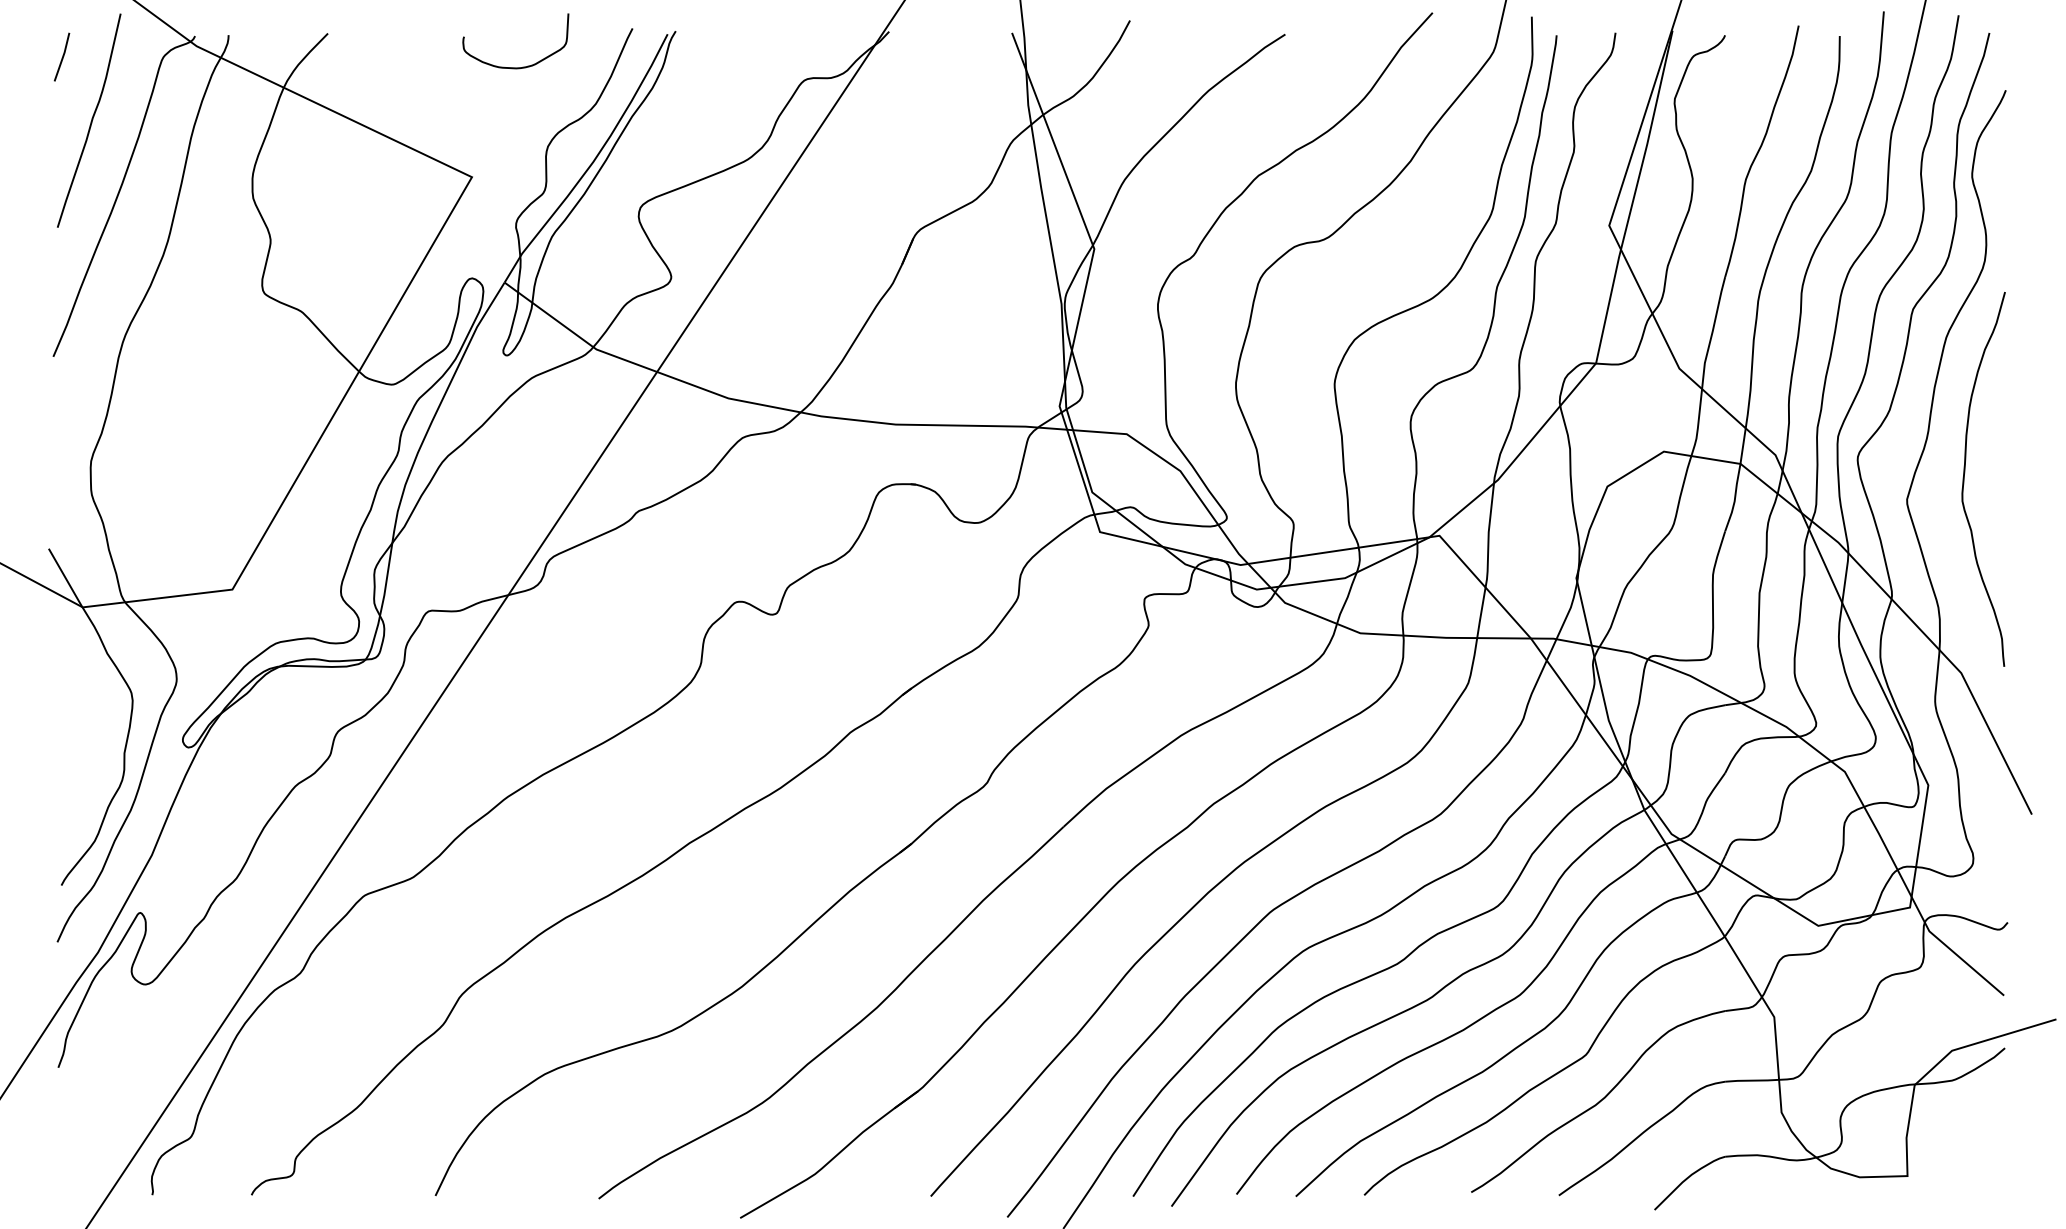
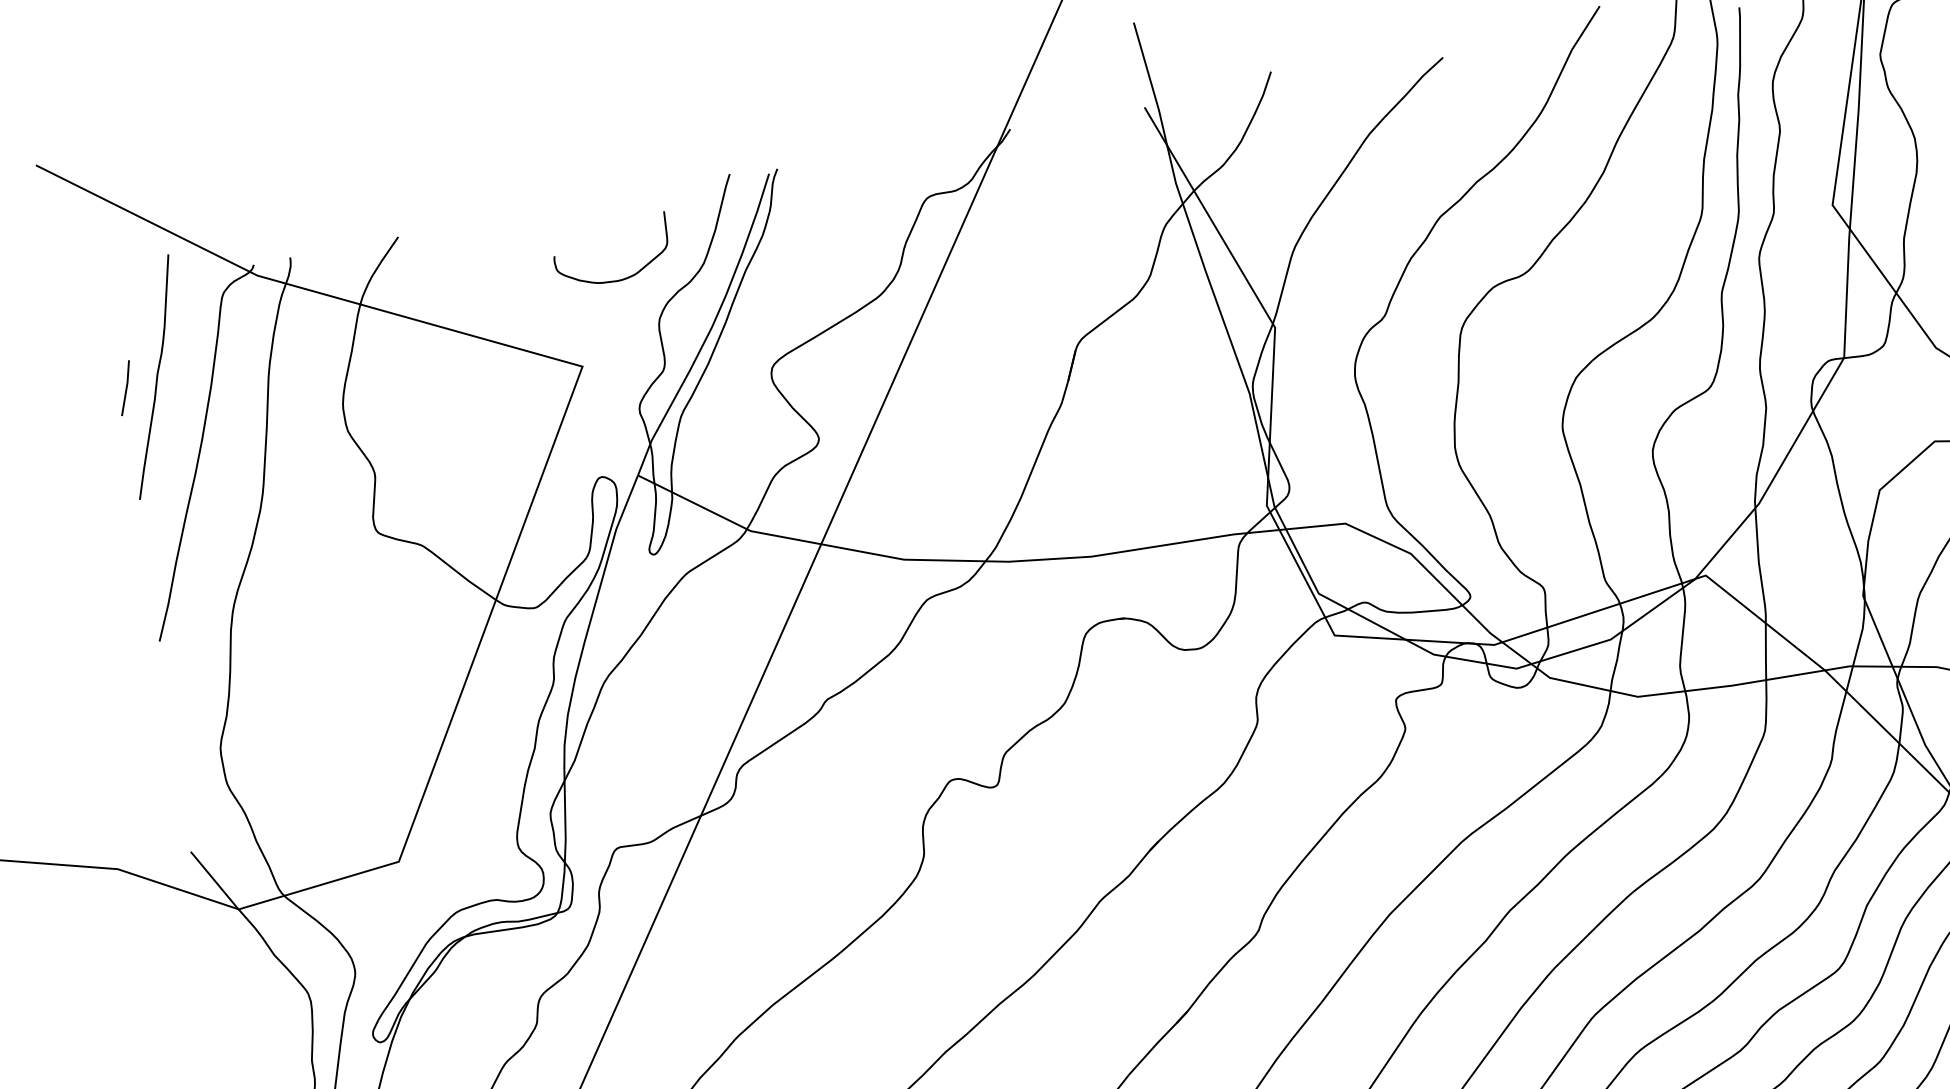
line: (62, 56) -> (125, 387), moved
curve: (522, 66) -> (623, 277), moved

